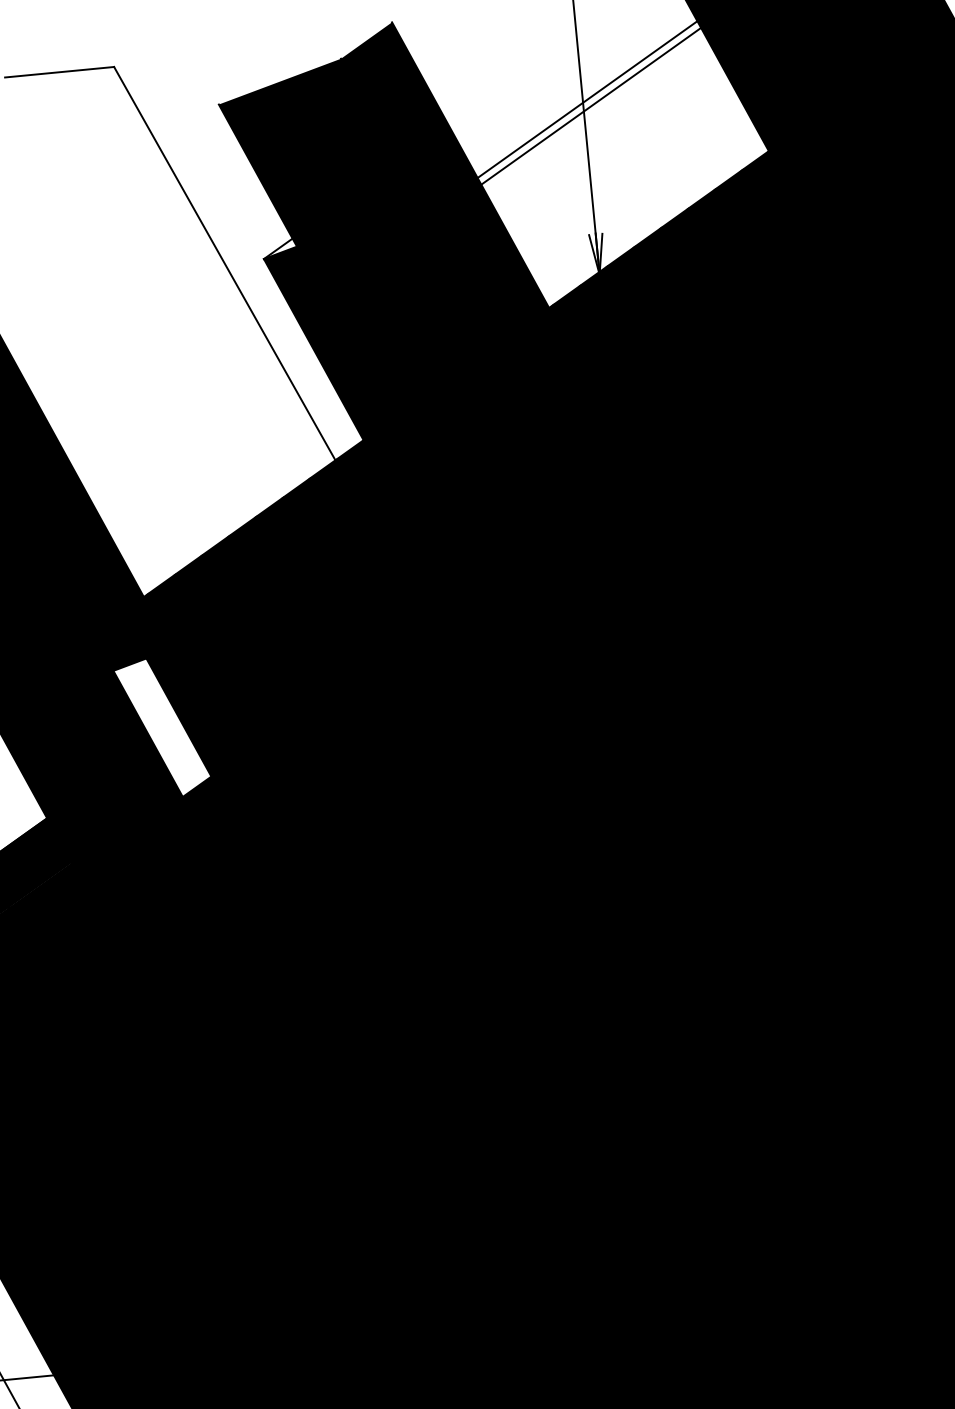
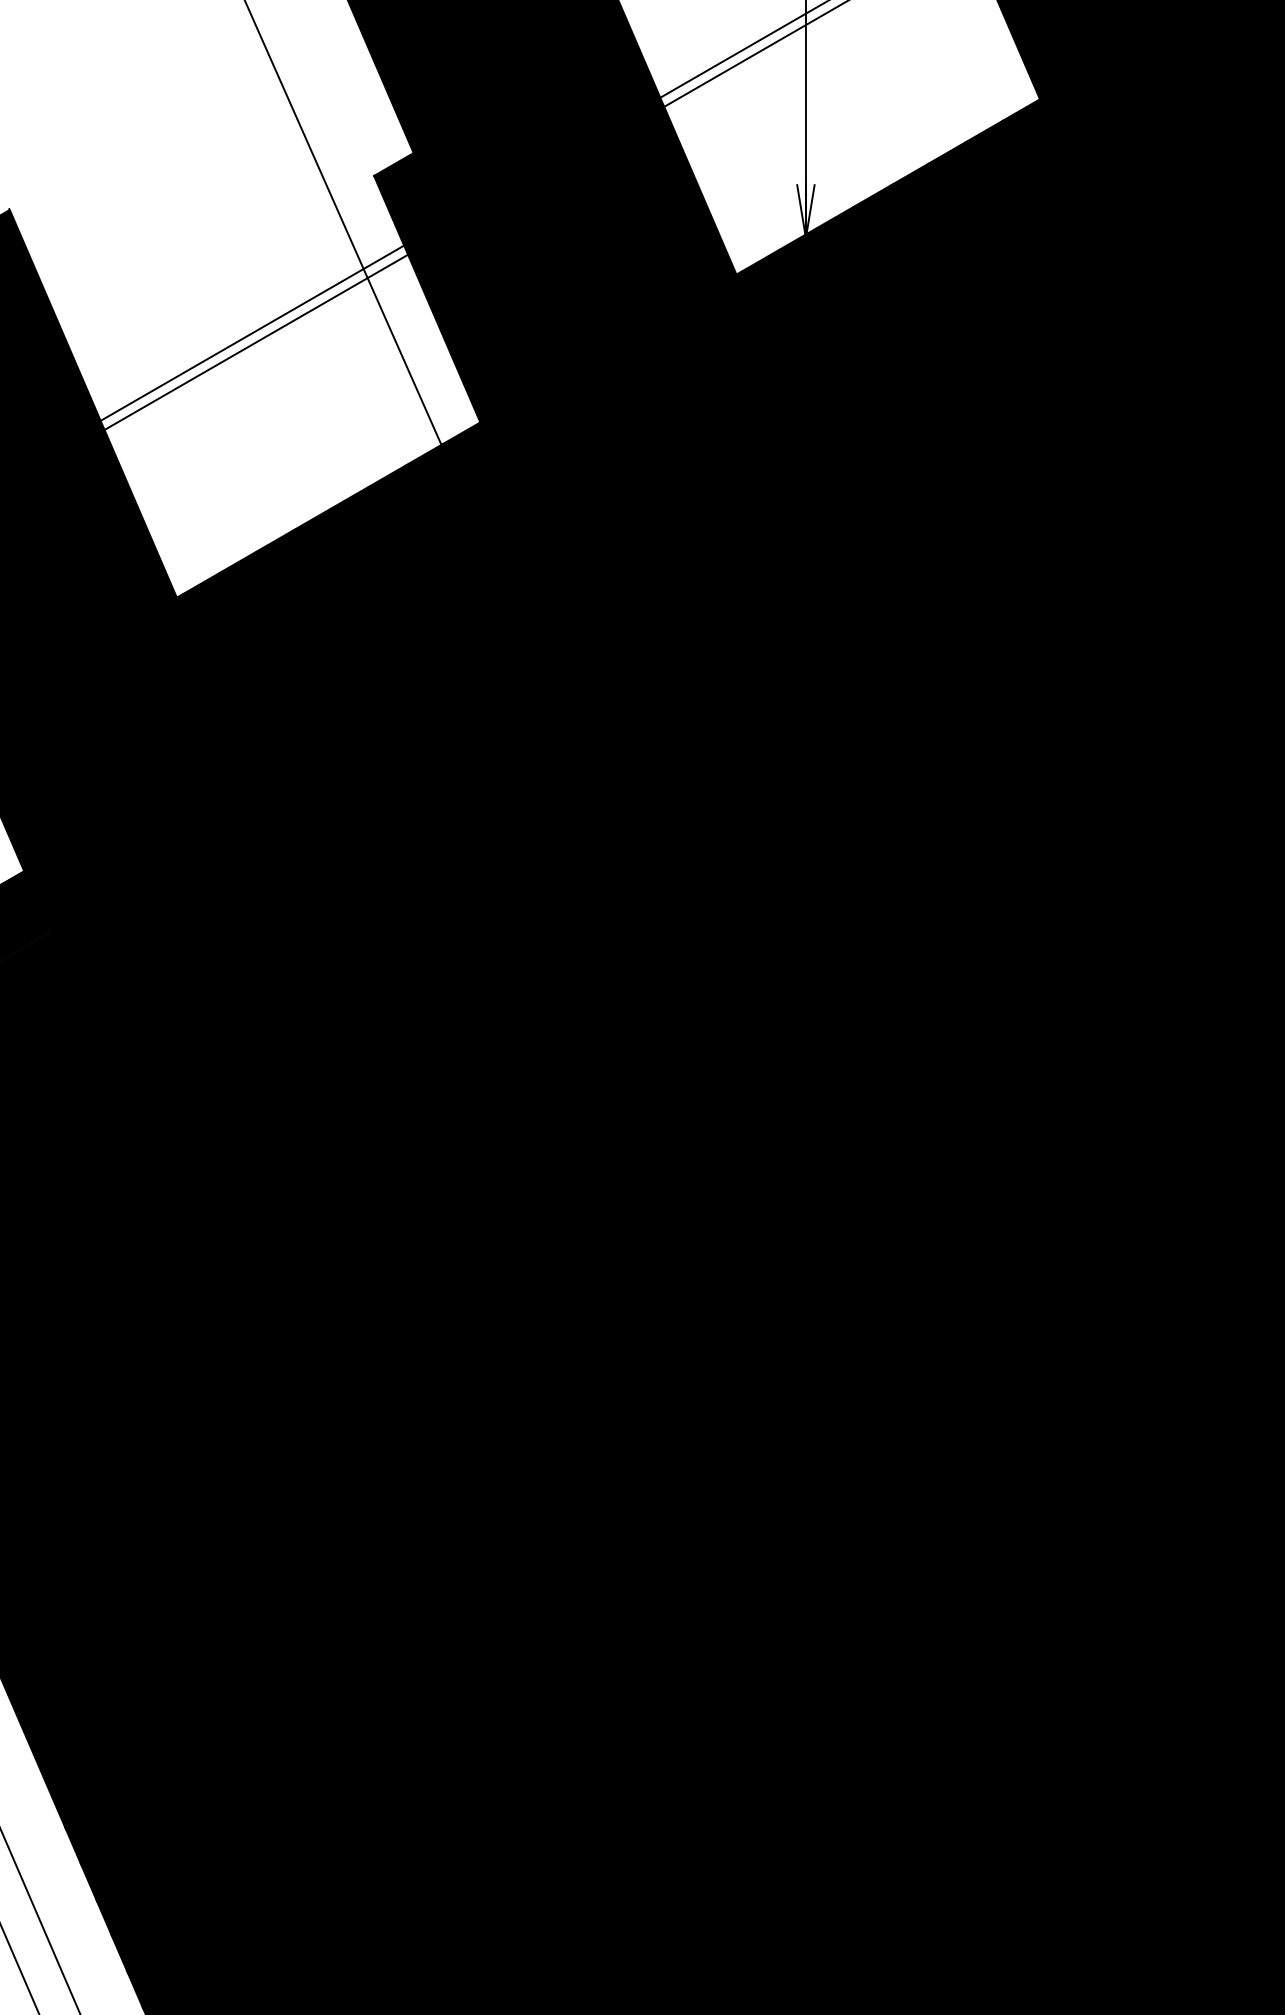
fill: (280, 248) -> (396, 164), added
line: (182, 388) -> (252, 332), added
line: (186, 394) -> (256, 341), added
fill: (164, 730) -> (186, 772), added

